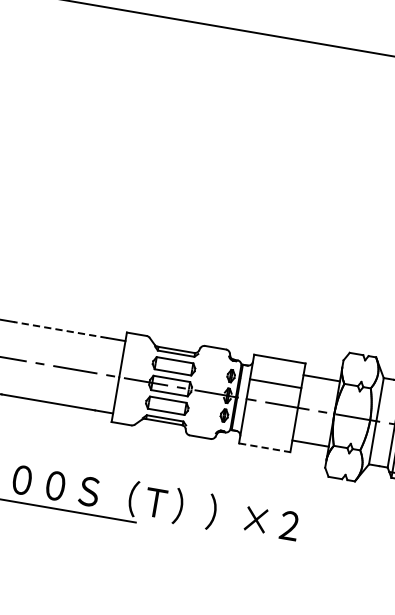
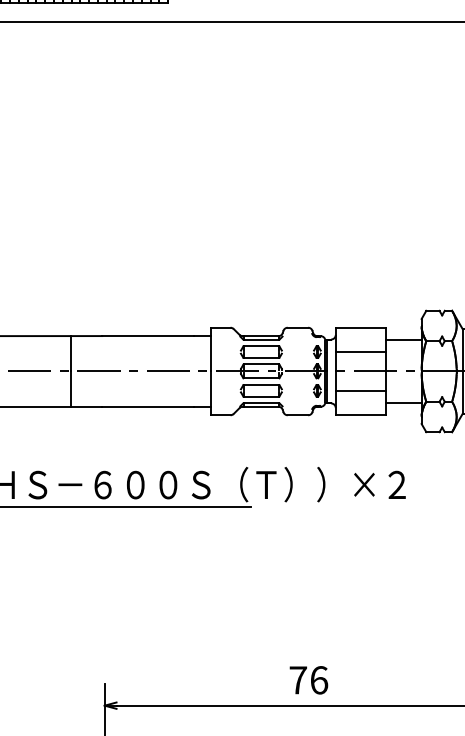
line: (60, 330) -> (147, 336), dashed -> solid
line: (268, 422) -> (360, 390), added
line: (265, 447) -> (361, 414), dashed -> solid

